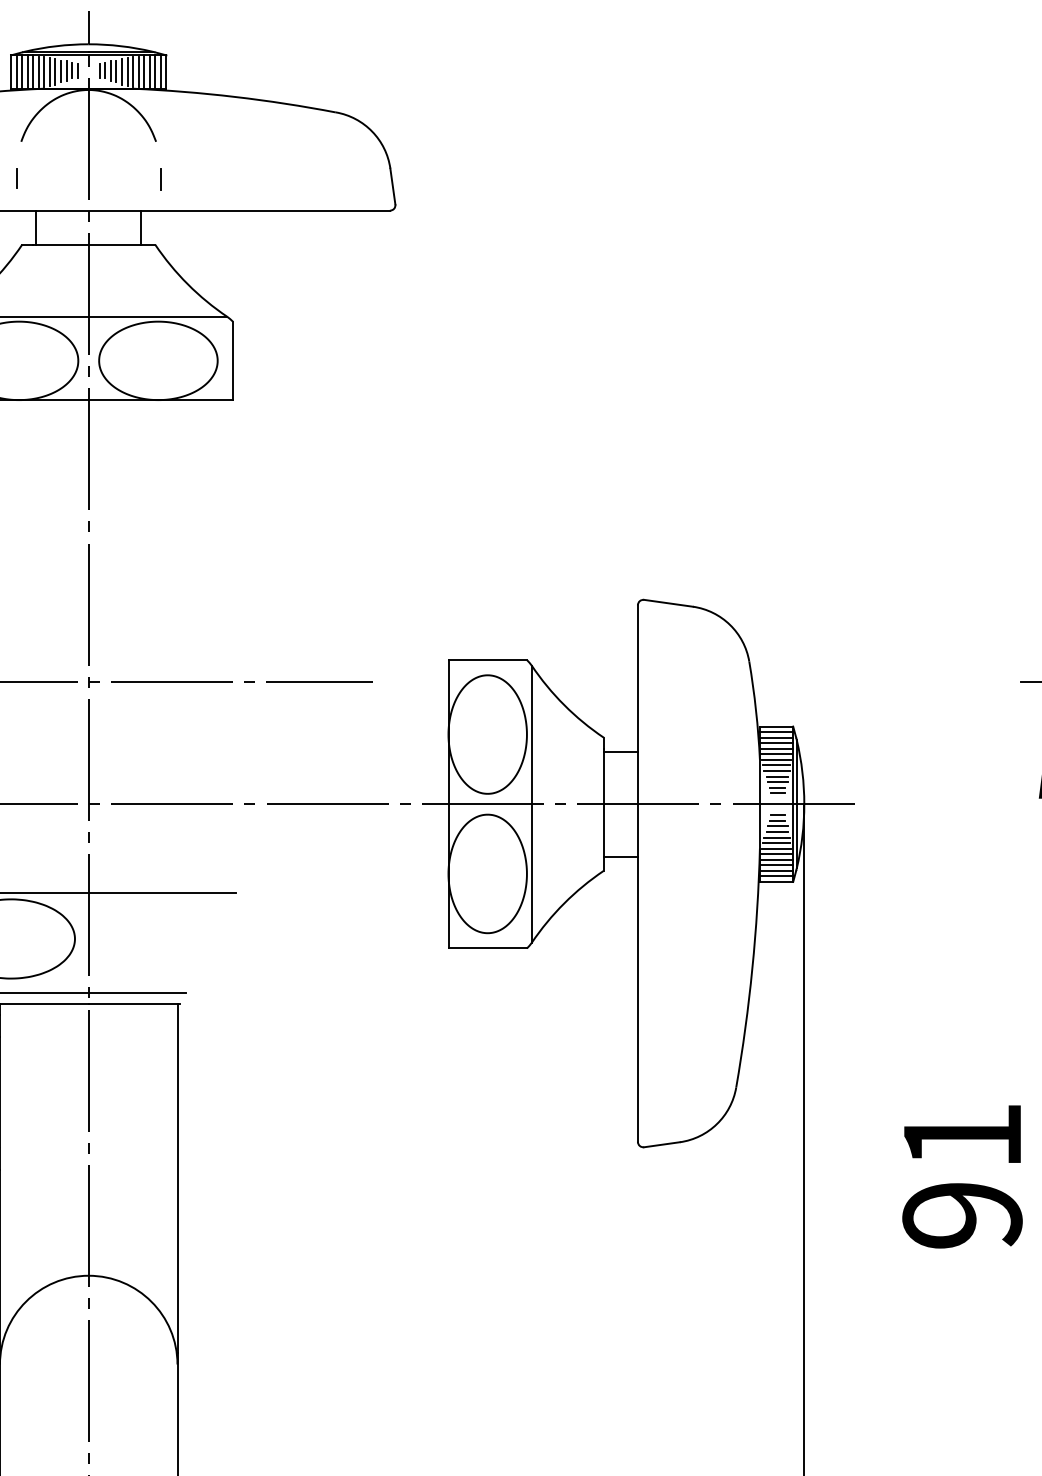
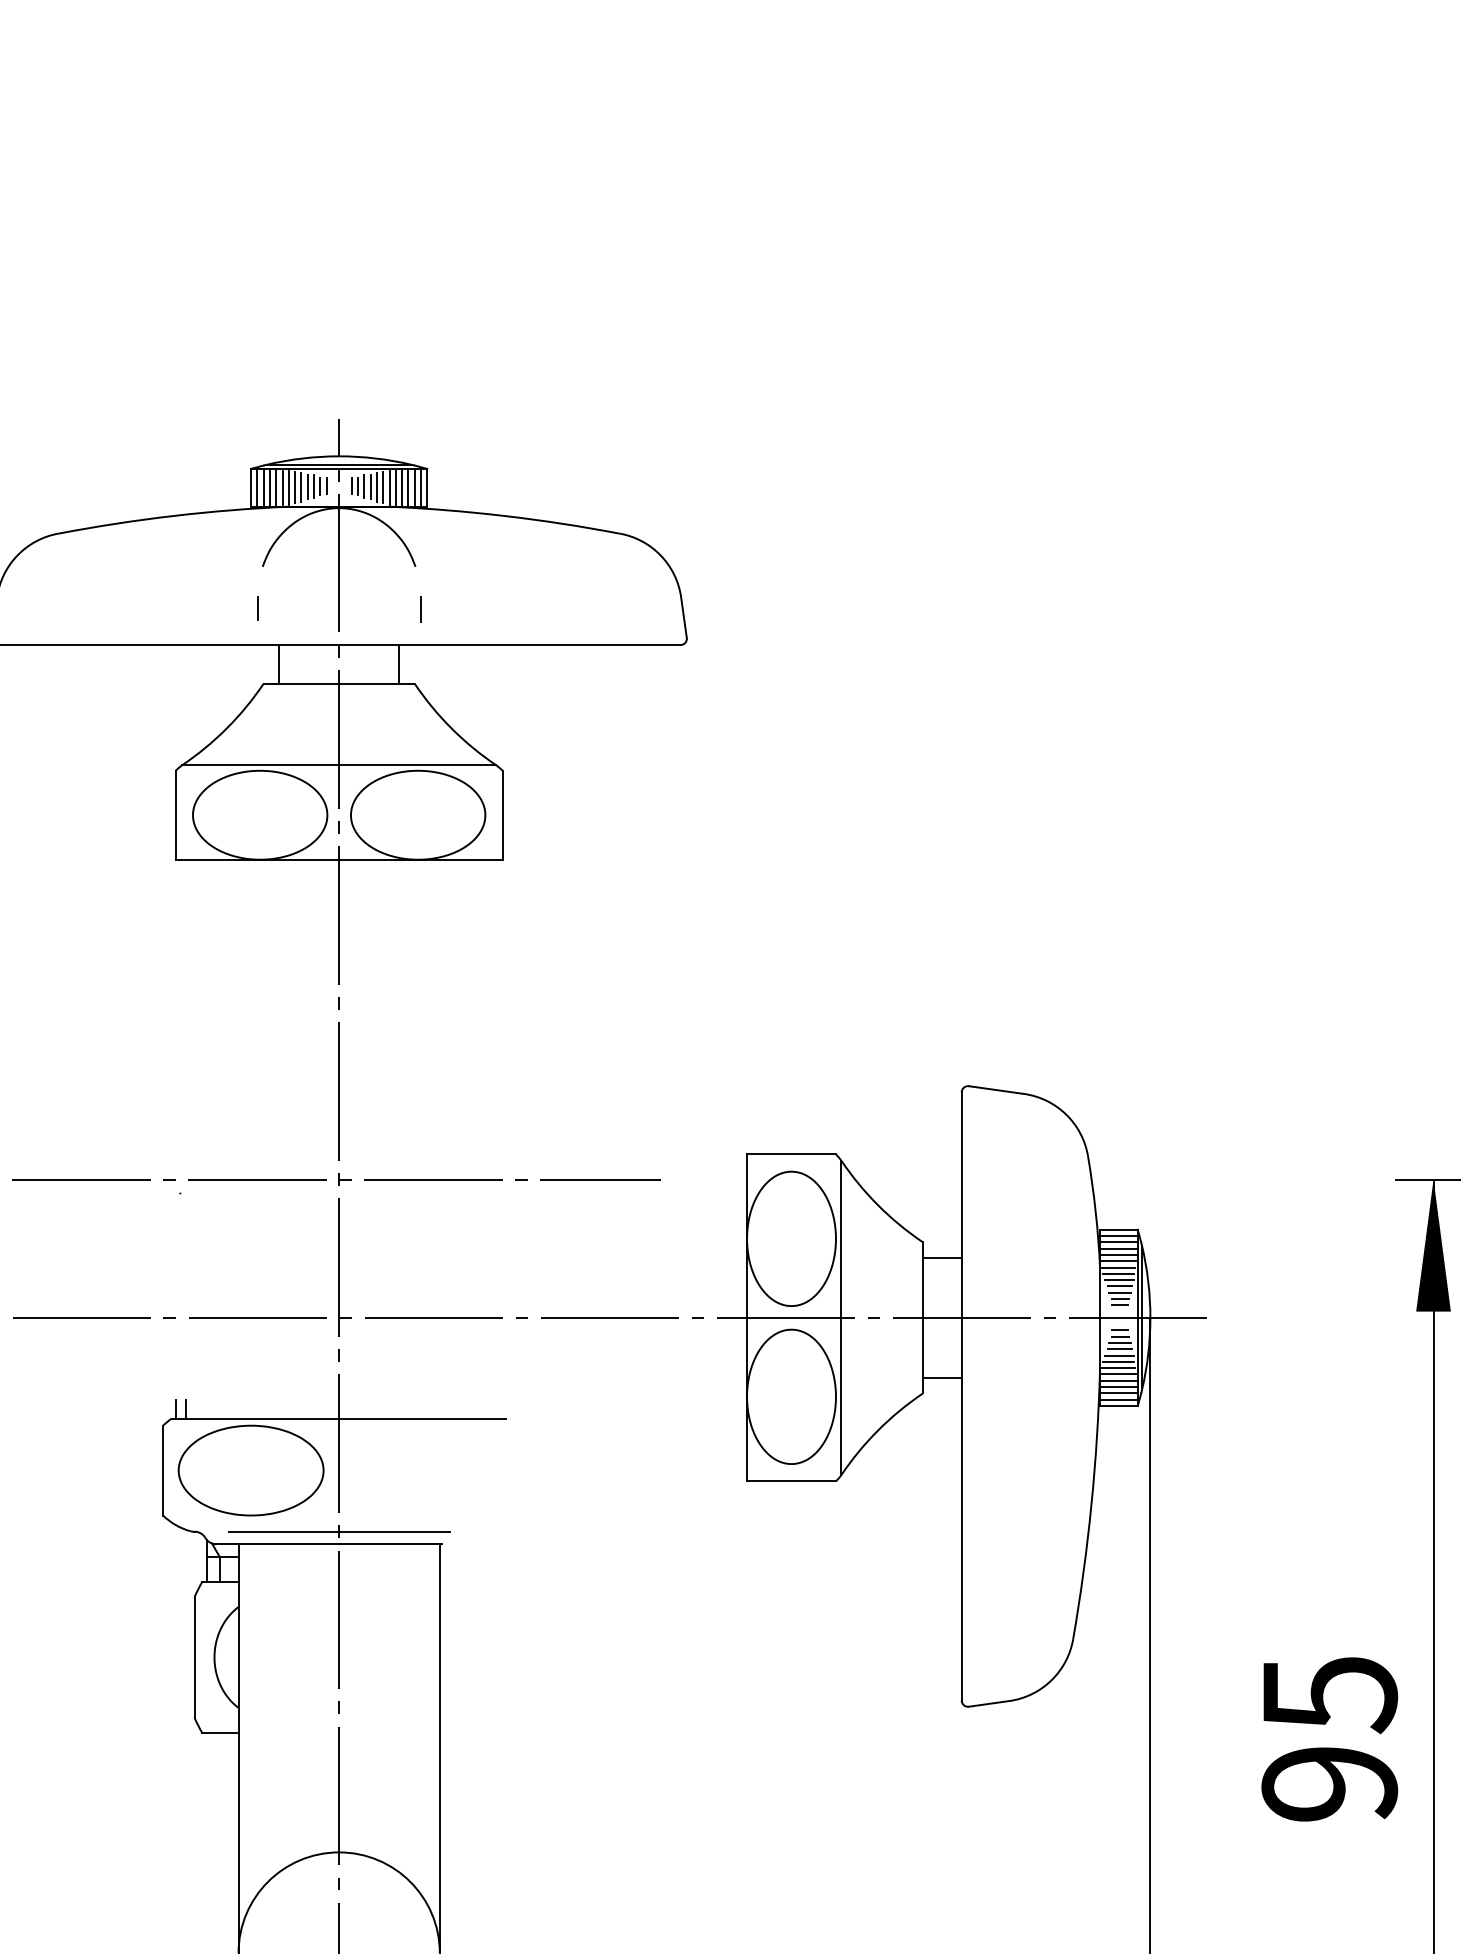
text: (963, 1137) -> (1330, 1695), 91 -> 95

